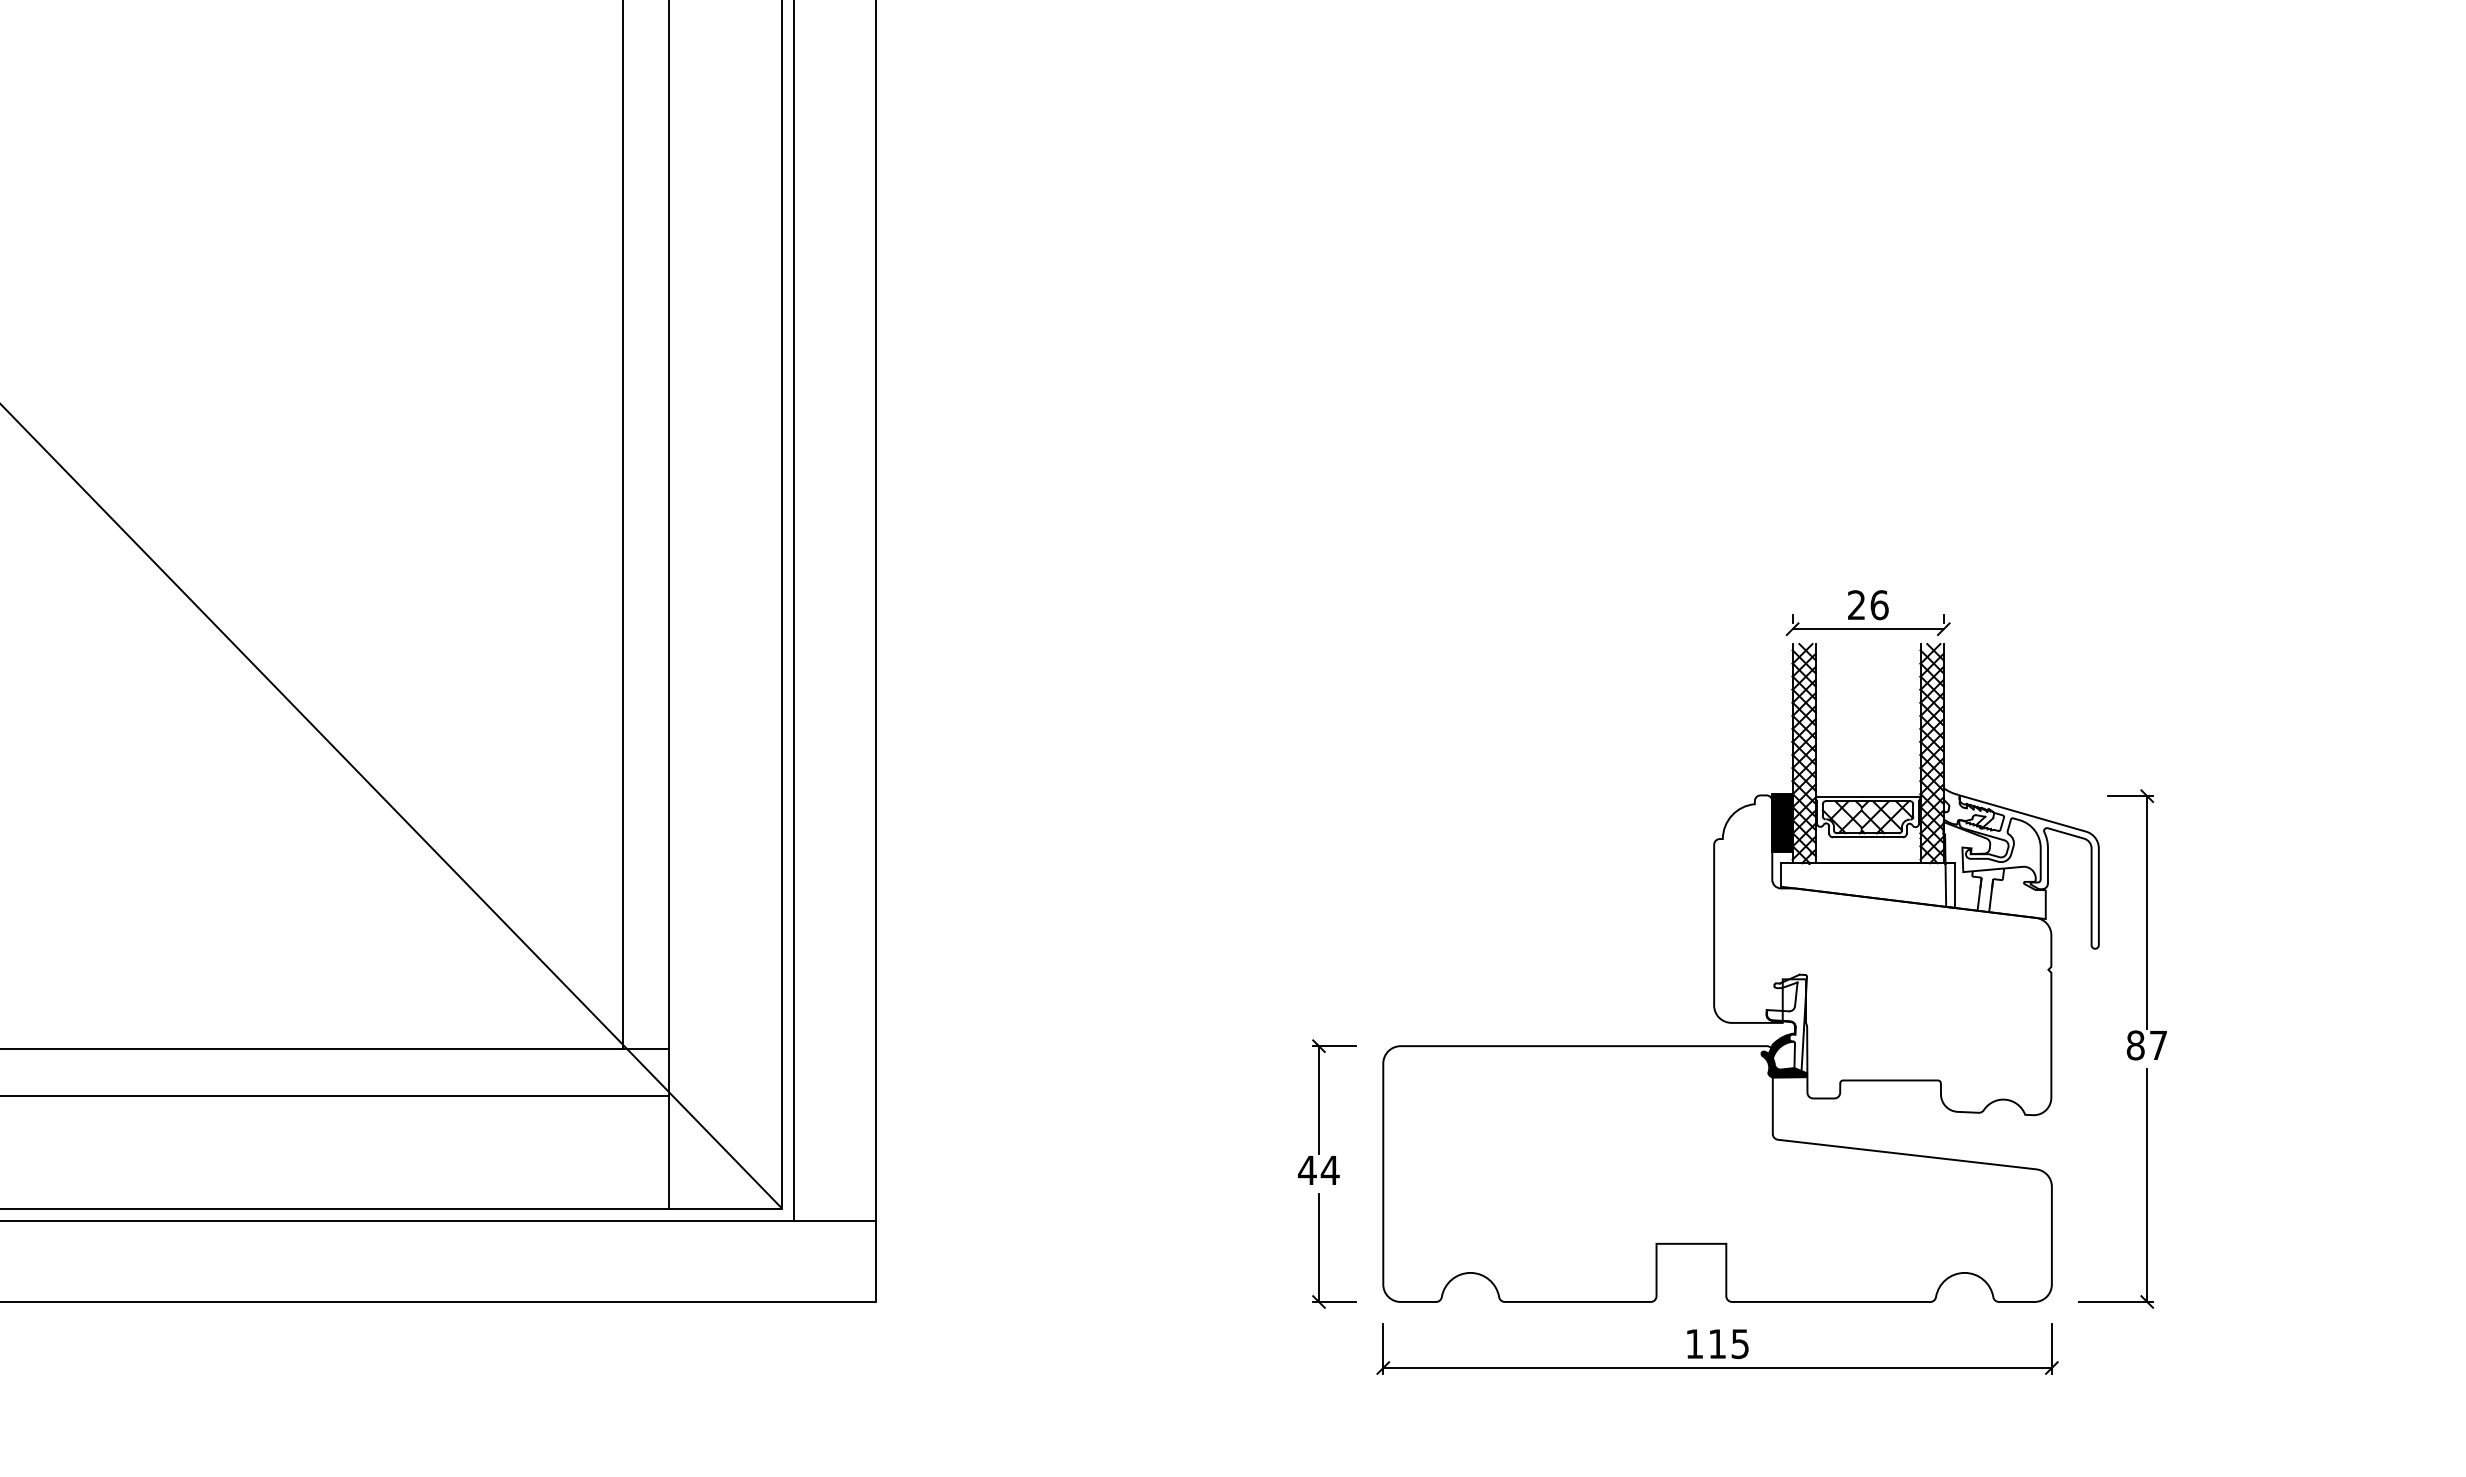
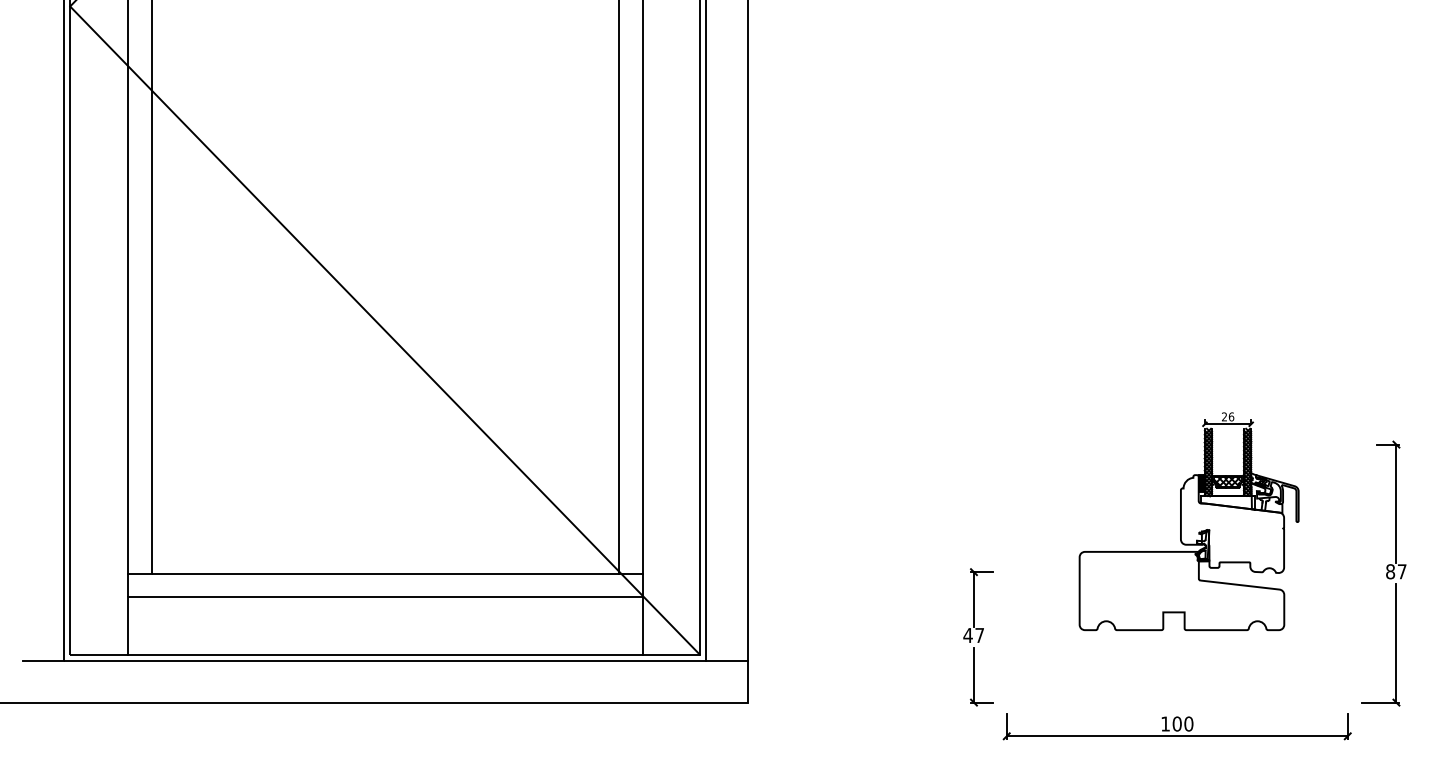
part: (1739, 946) -> (1188, 521), size x0.6
text: (1329, 1170) -> (979, 635), 44 -> 47
text: (1727, 1342) -> (1182, 723), 115 -> 100

